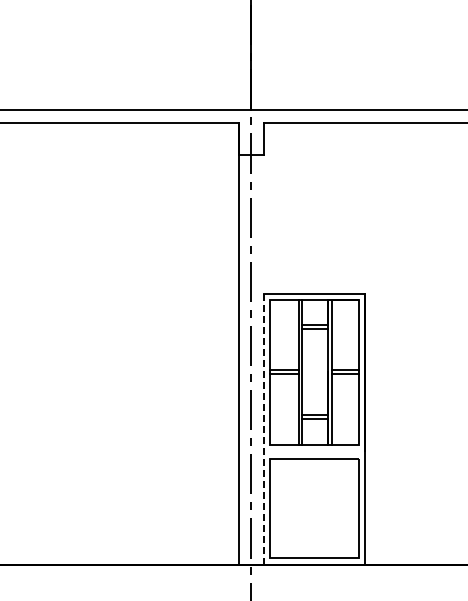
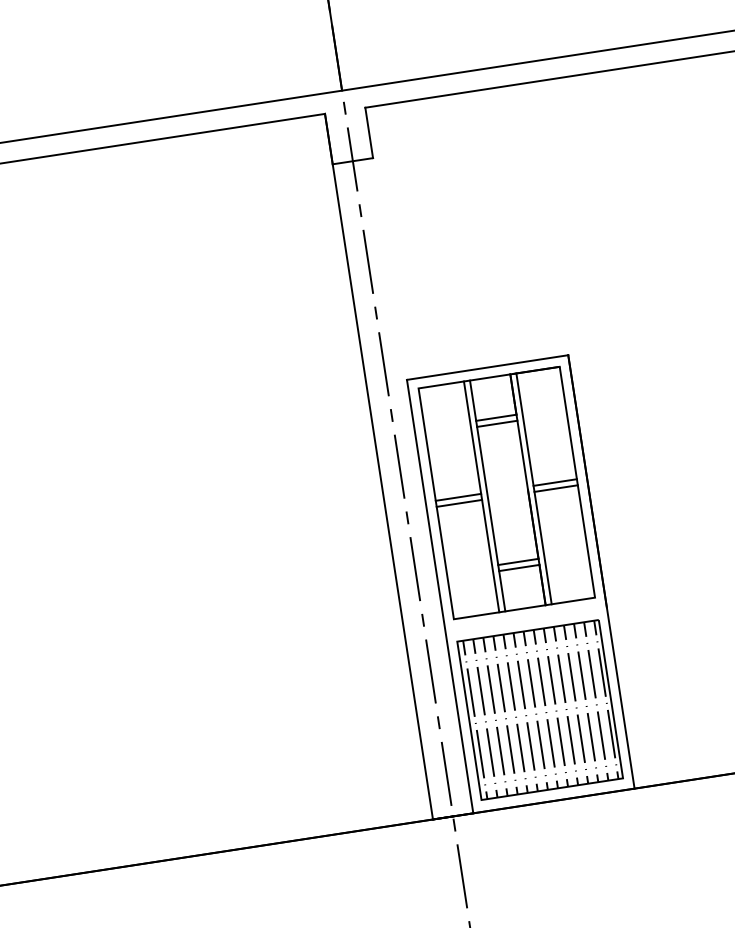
line: (263, 429) -> (439, 596), dashed -> solid
hatch: (314, 507) -> (539, 709), added

